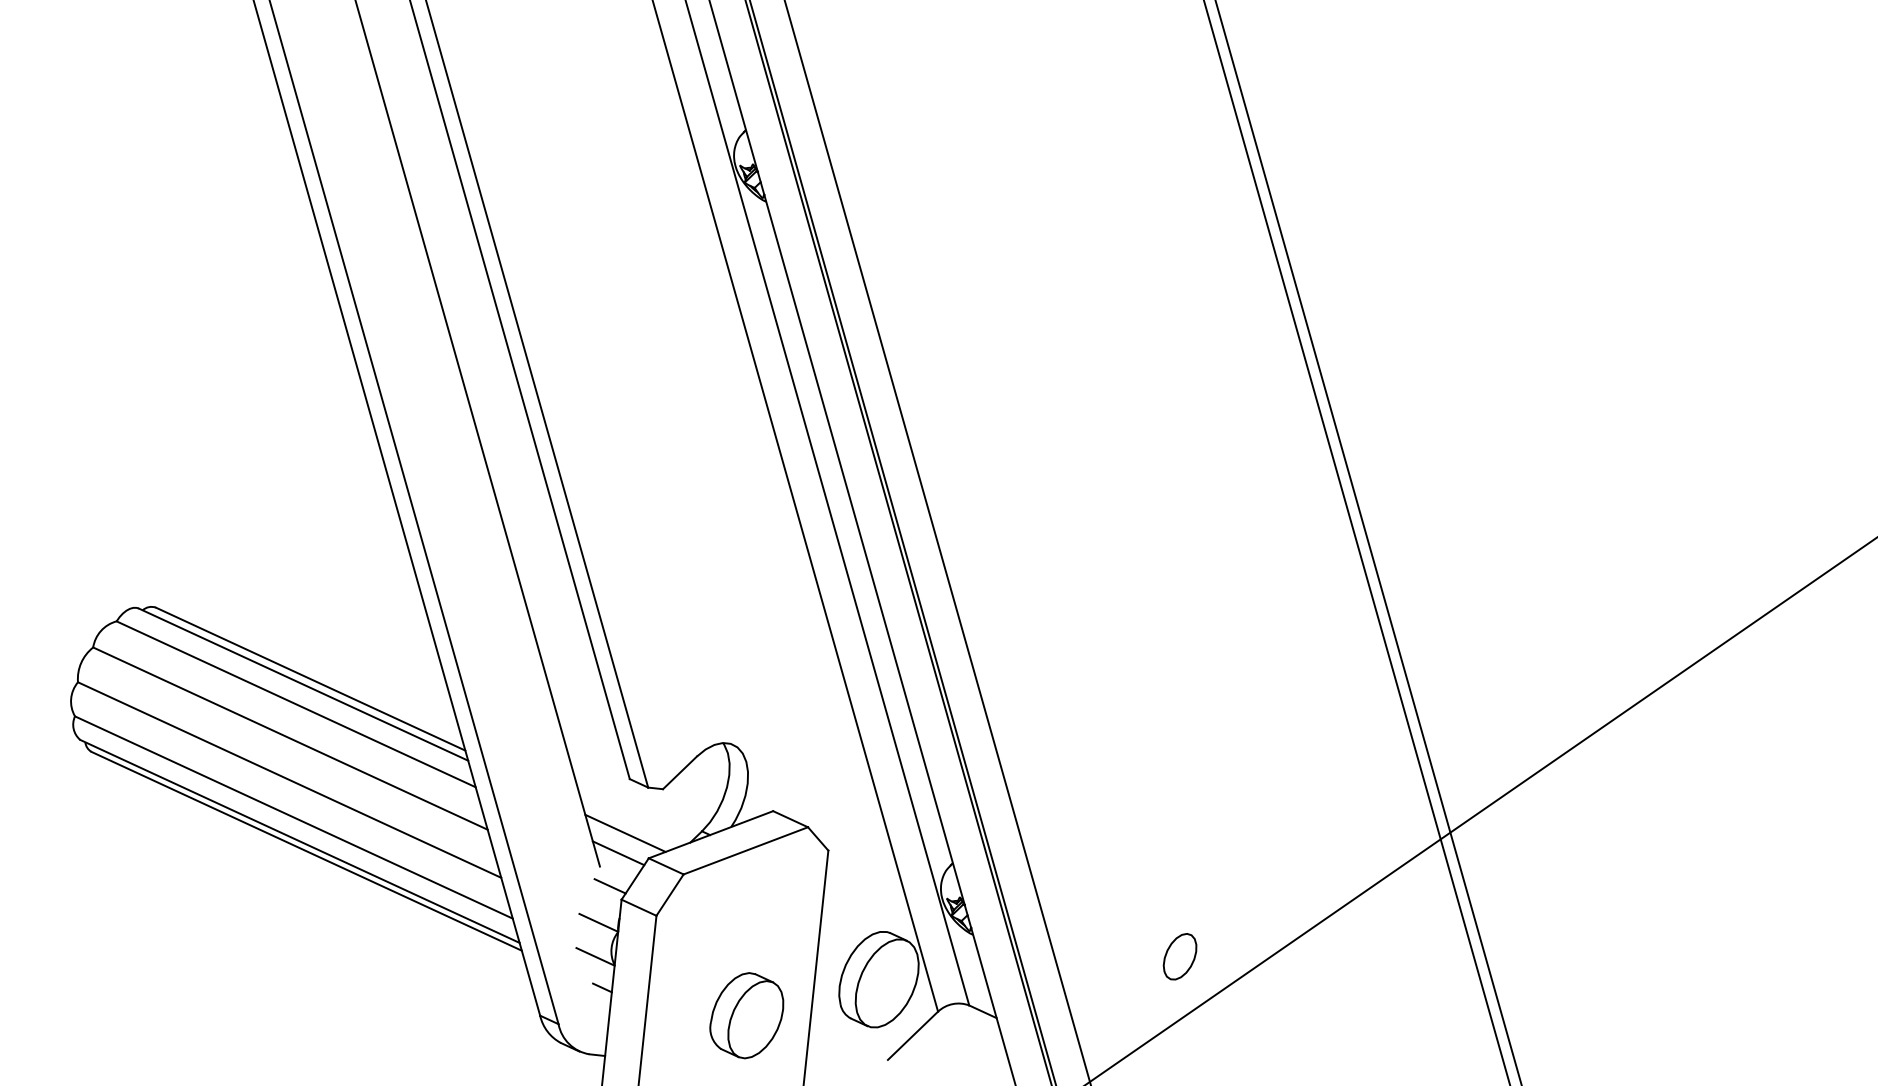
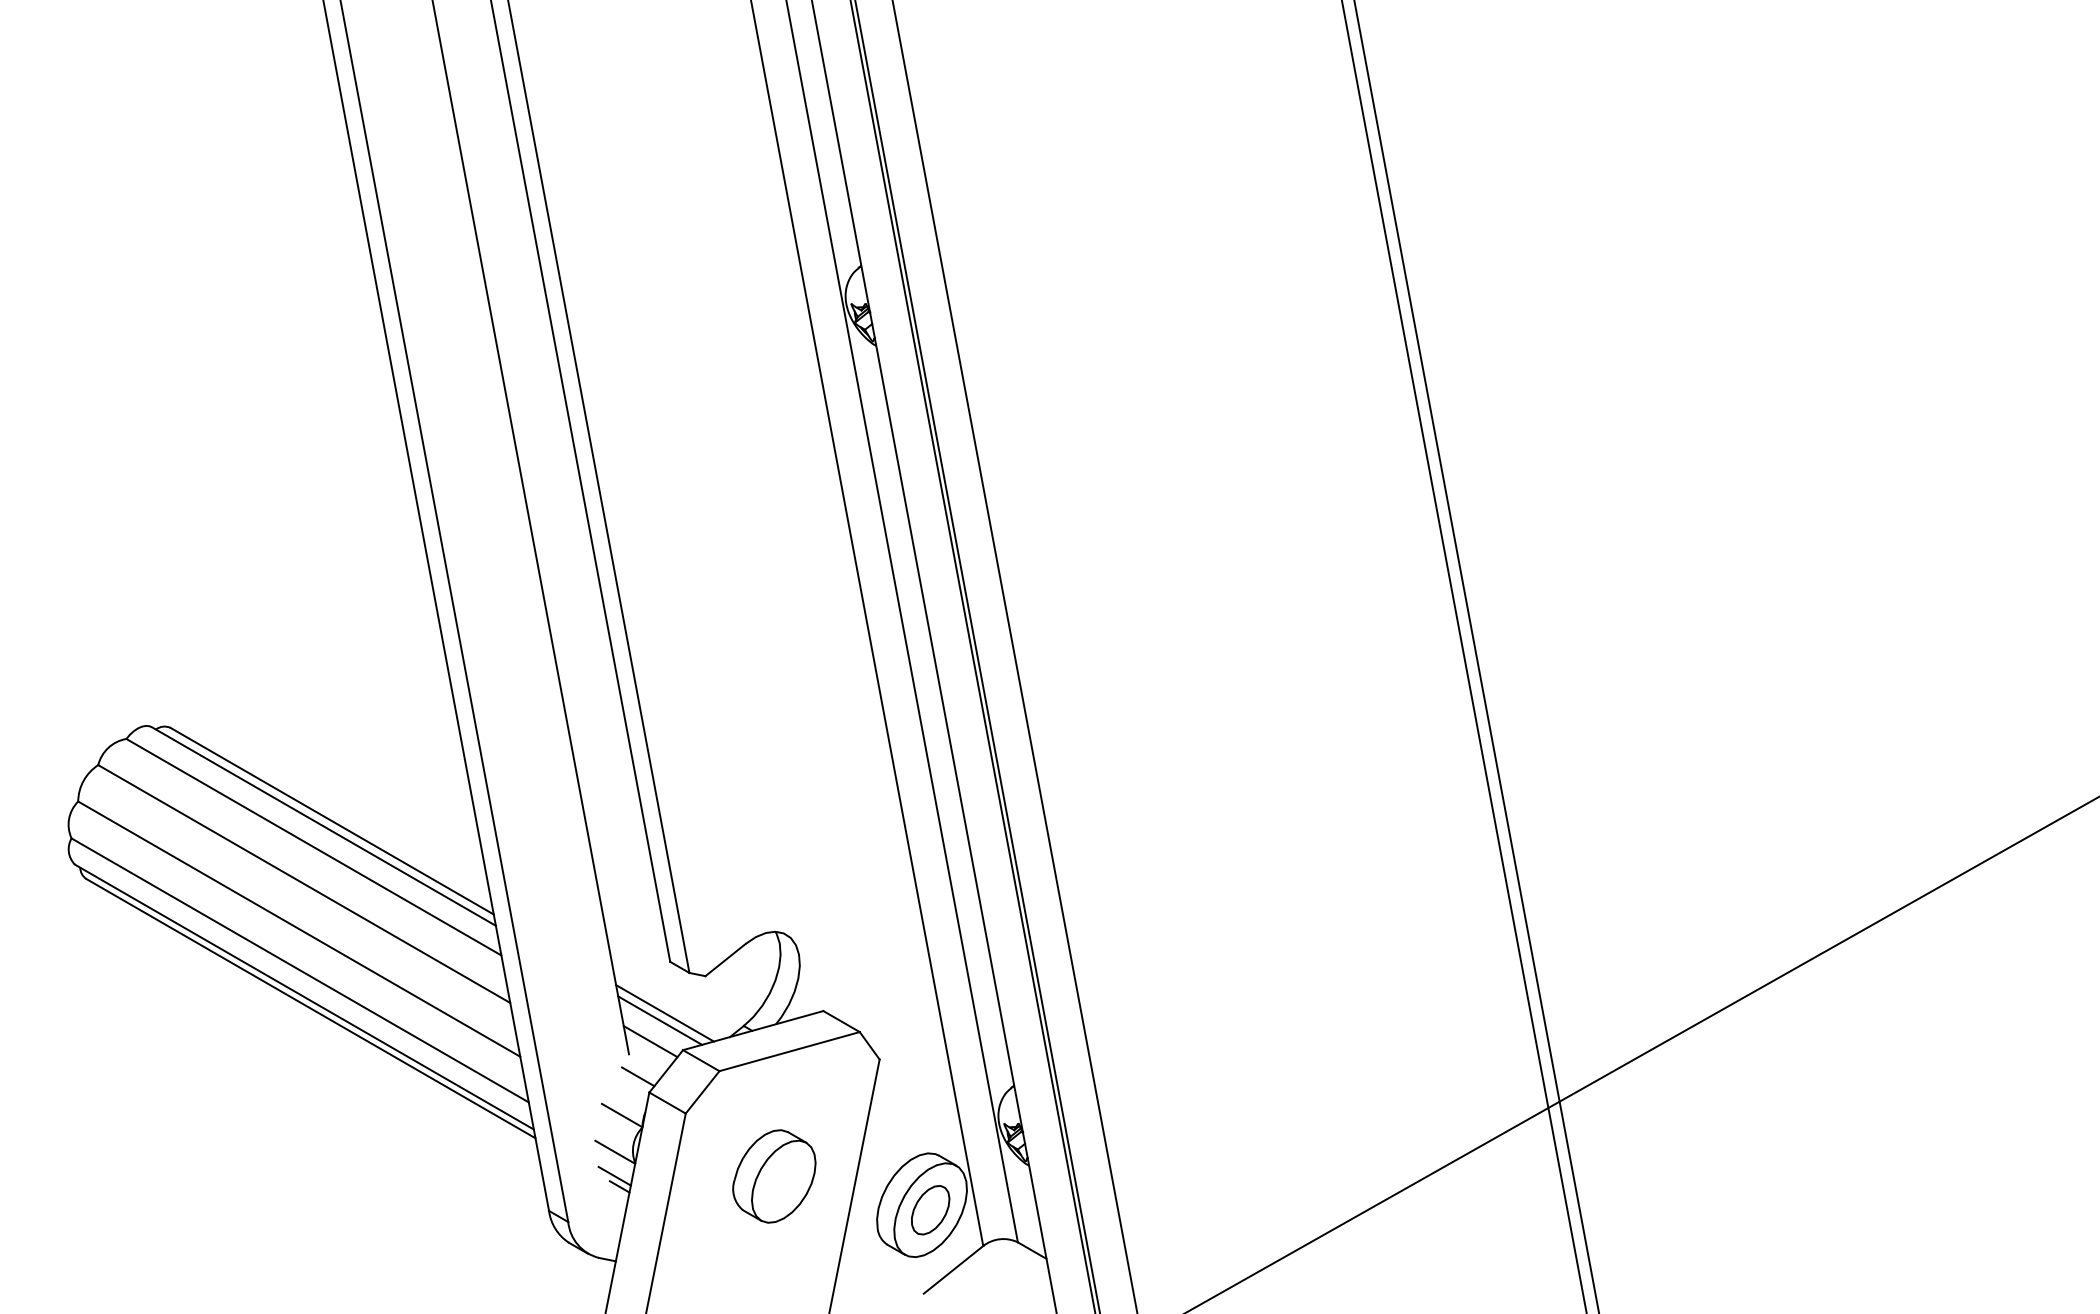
line: (628, 826) -> (664, 1013), added
part: (1180, 957) -> (930, 1210), moved
line: (596, 978) -> (614, 1175), added
part: (746, 1015) -> (774, 1176), moved

